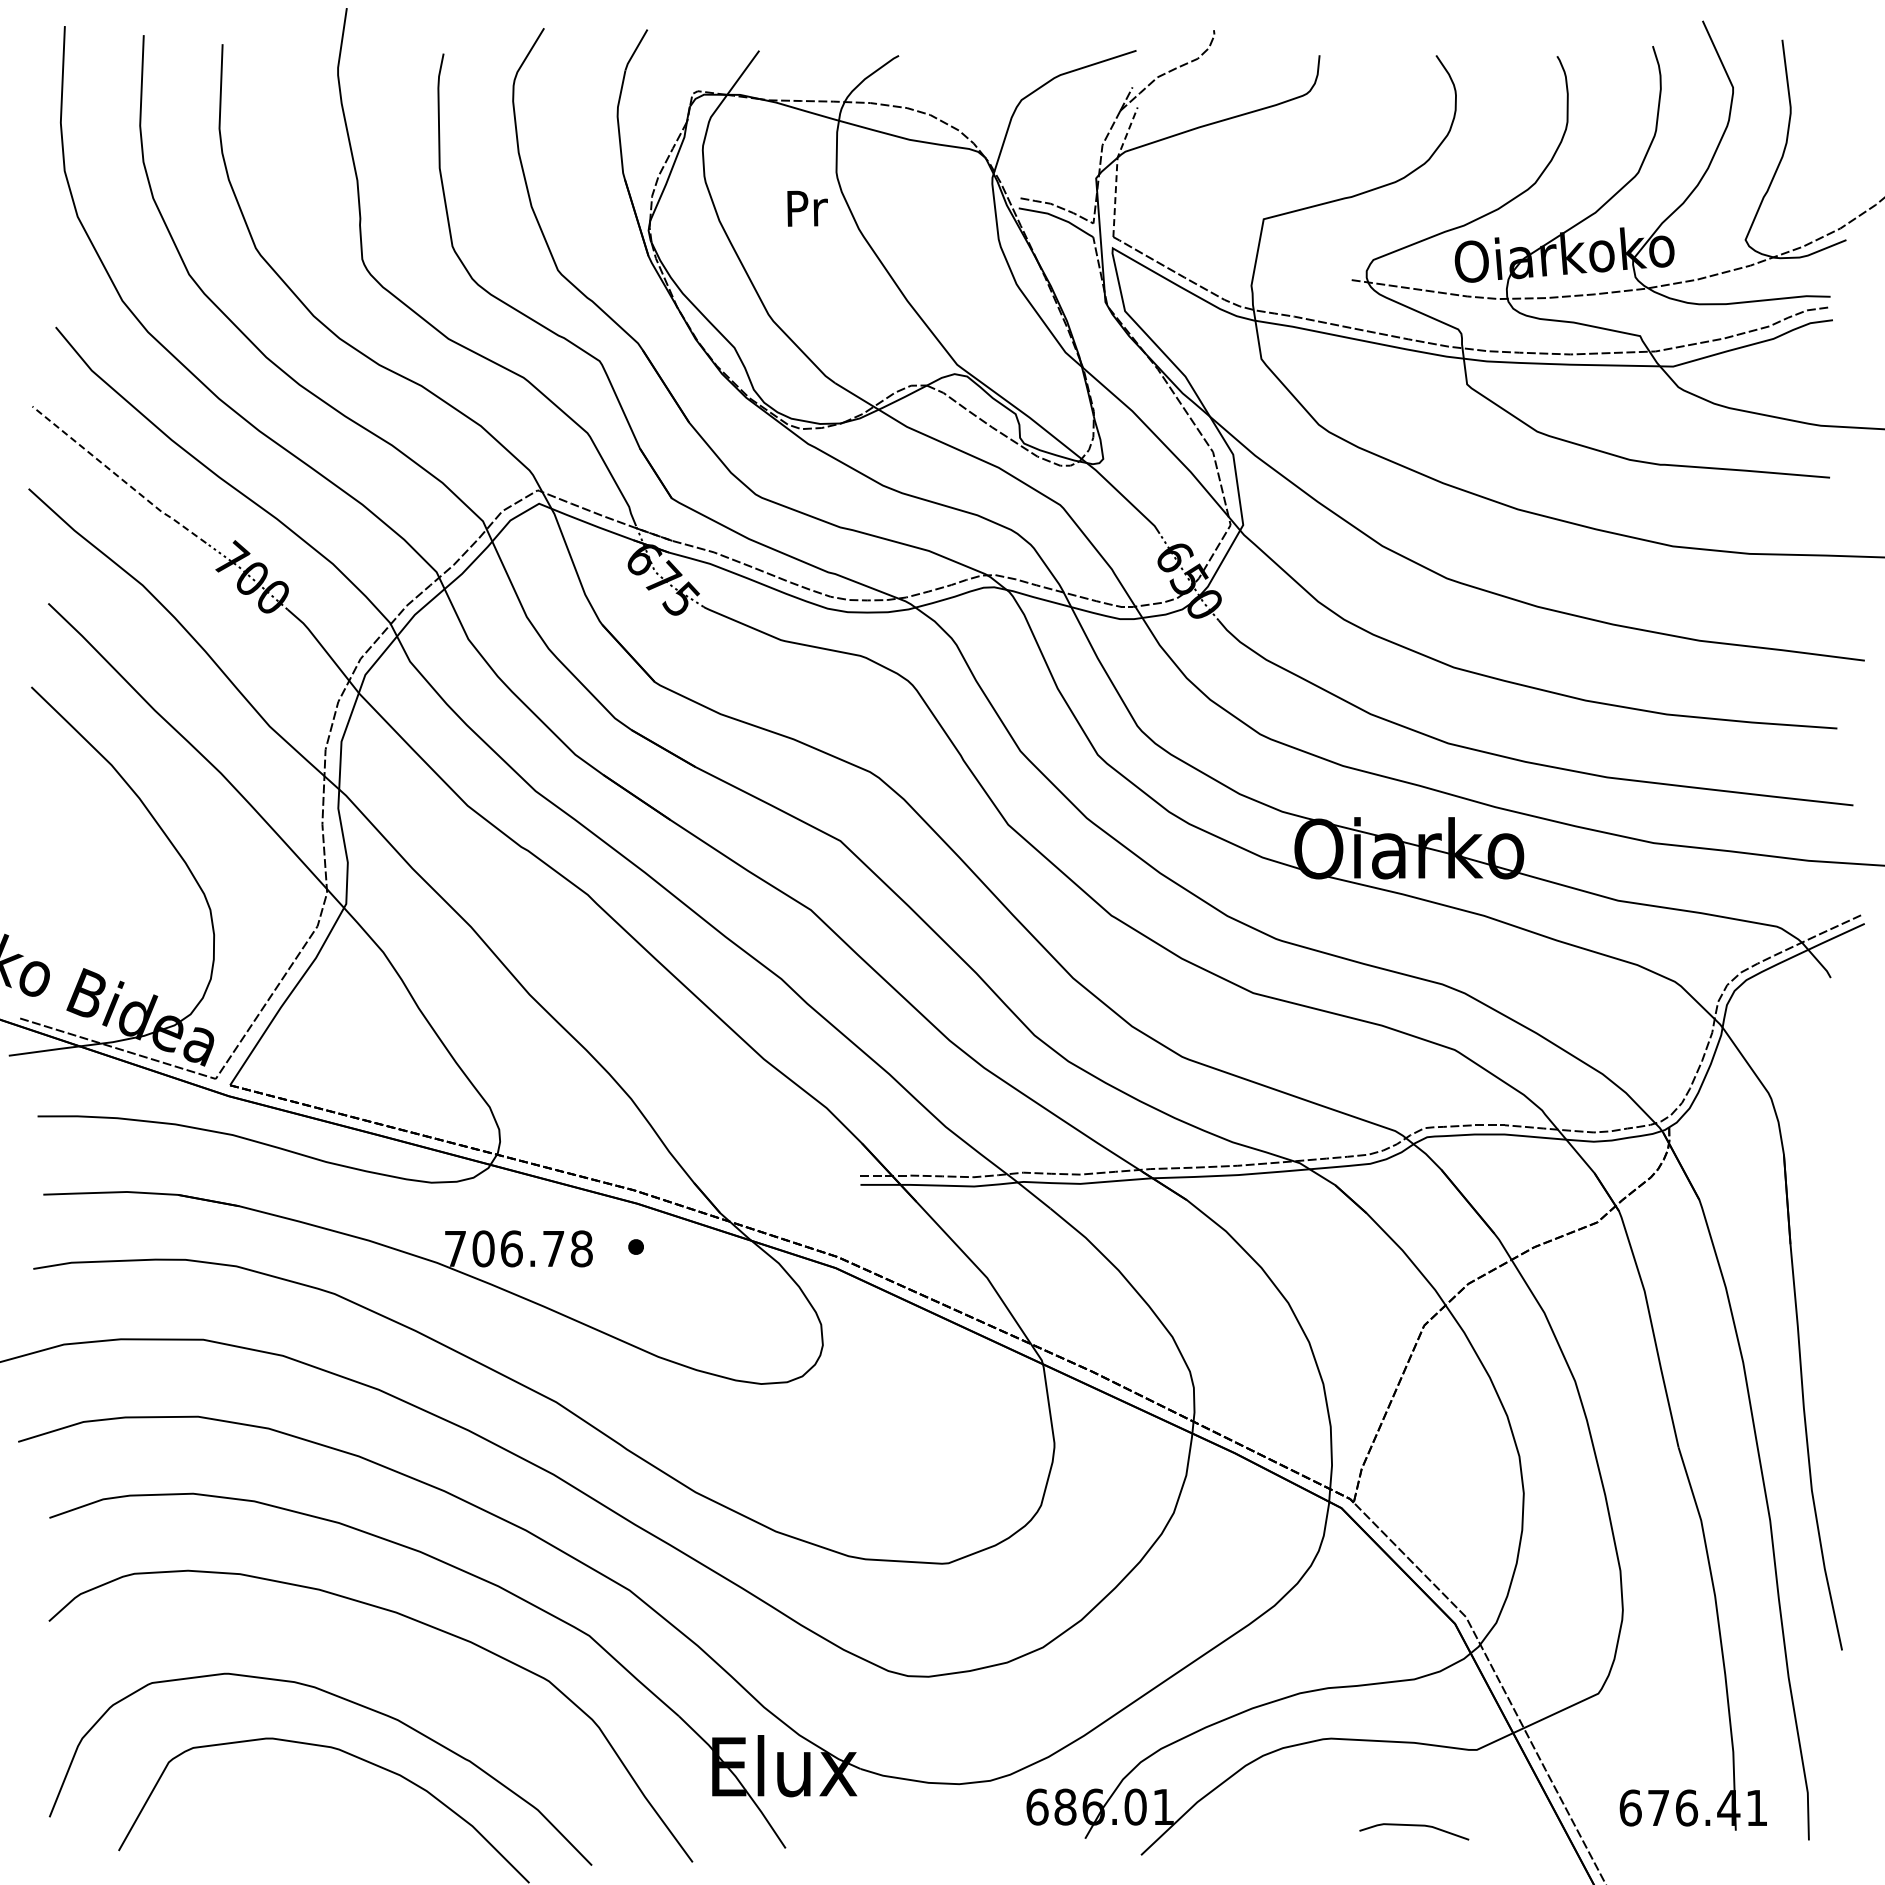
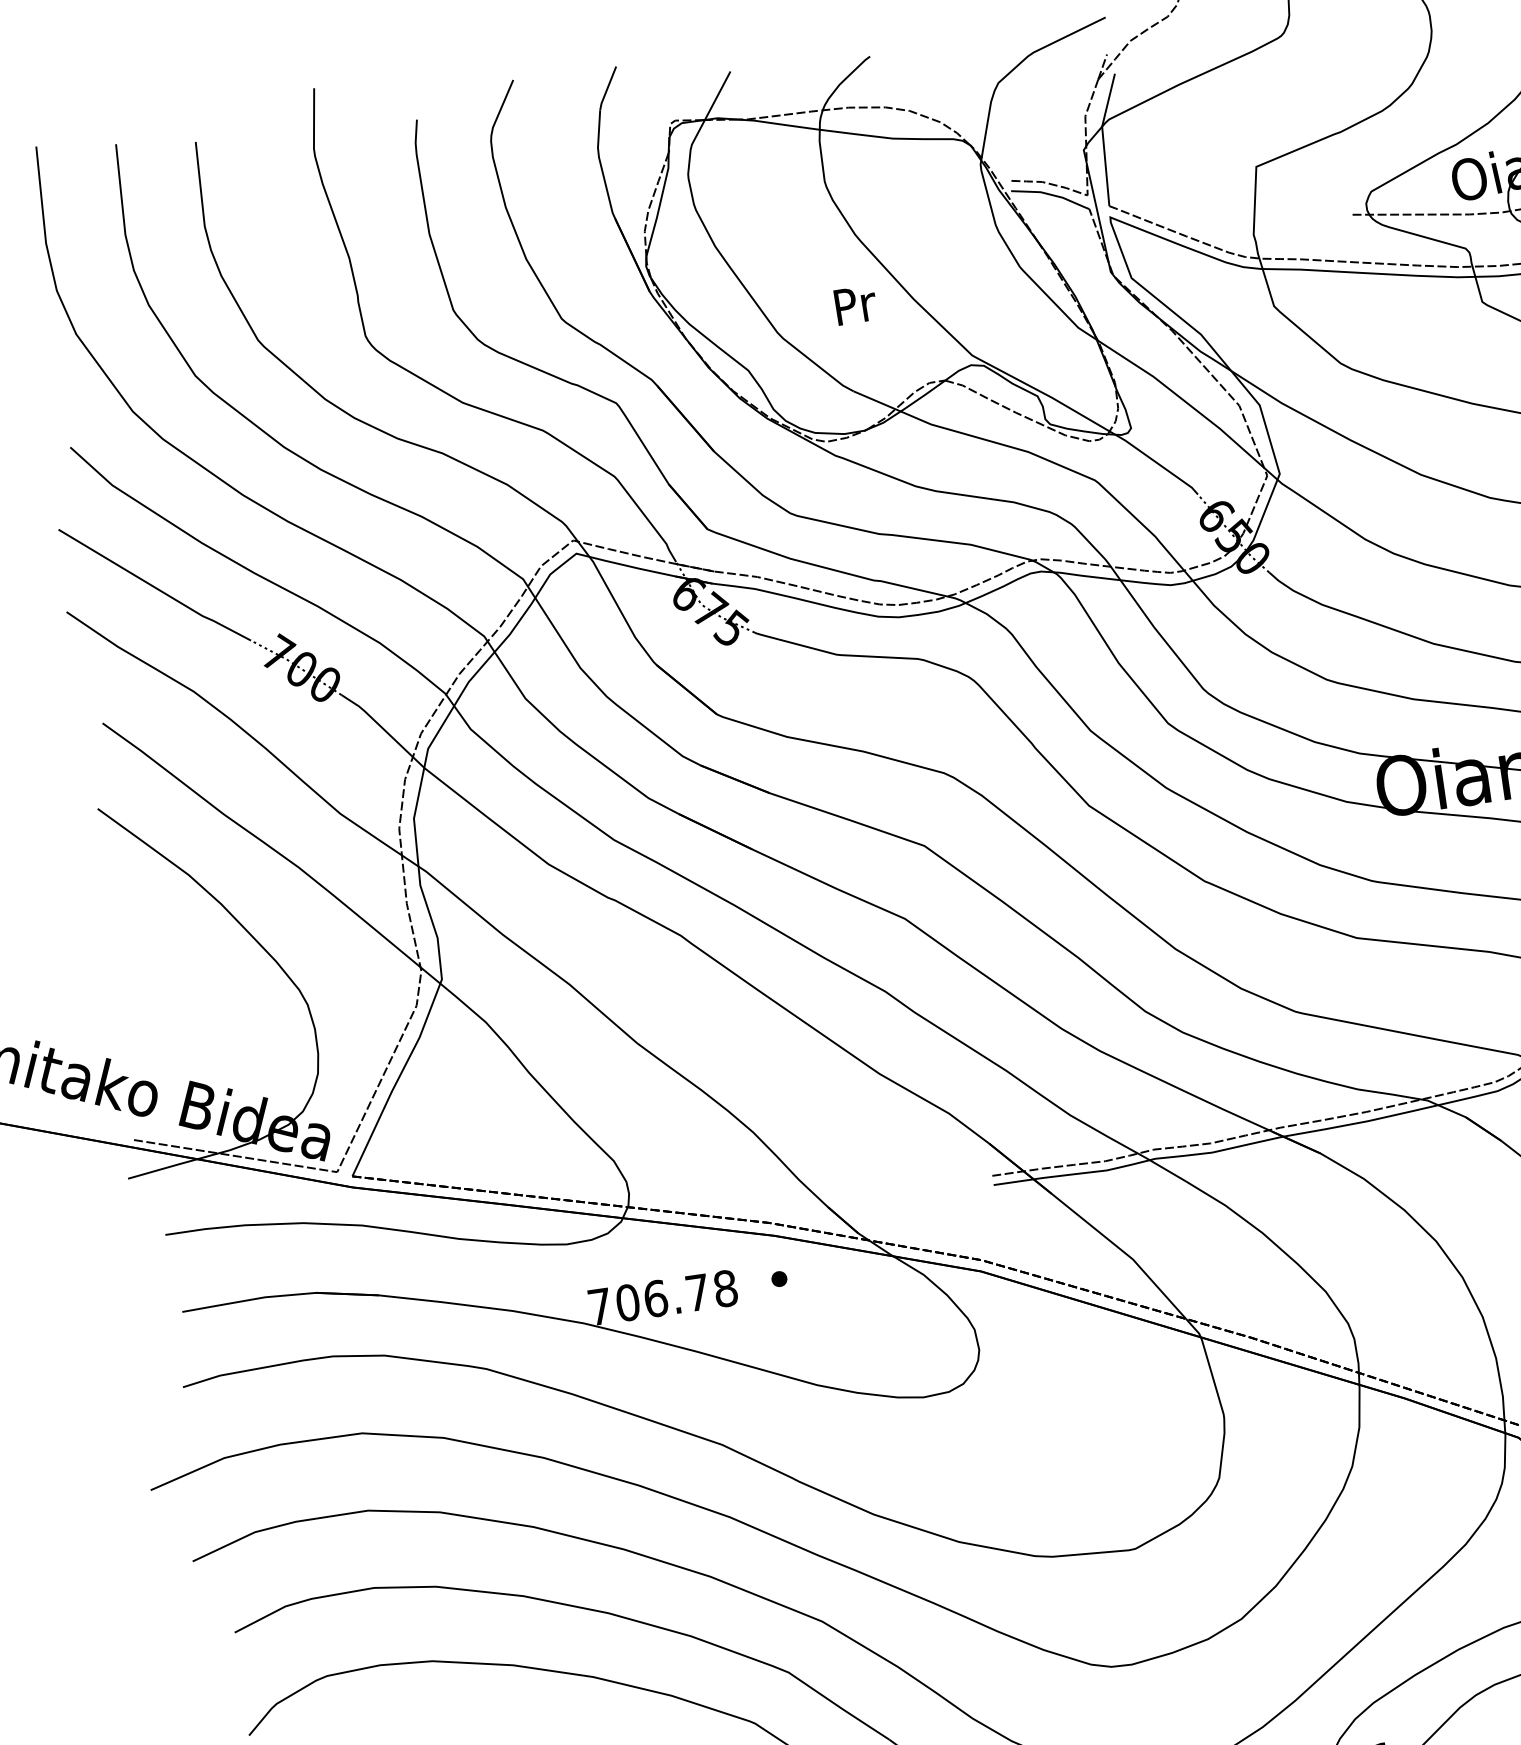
line: (1116, 169) -> (1102, 138), dashed -> solid
text: (807, 208) -> (855, 305), moved
line: (118, 476) -> (154, 586), dashed -> solid

